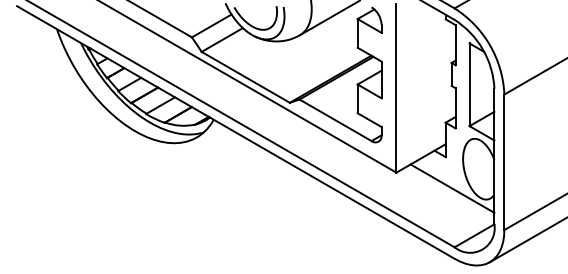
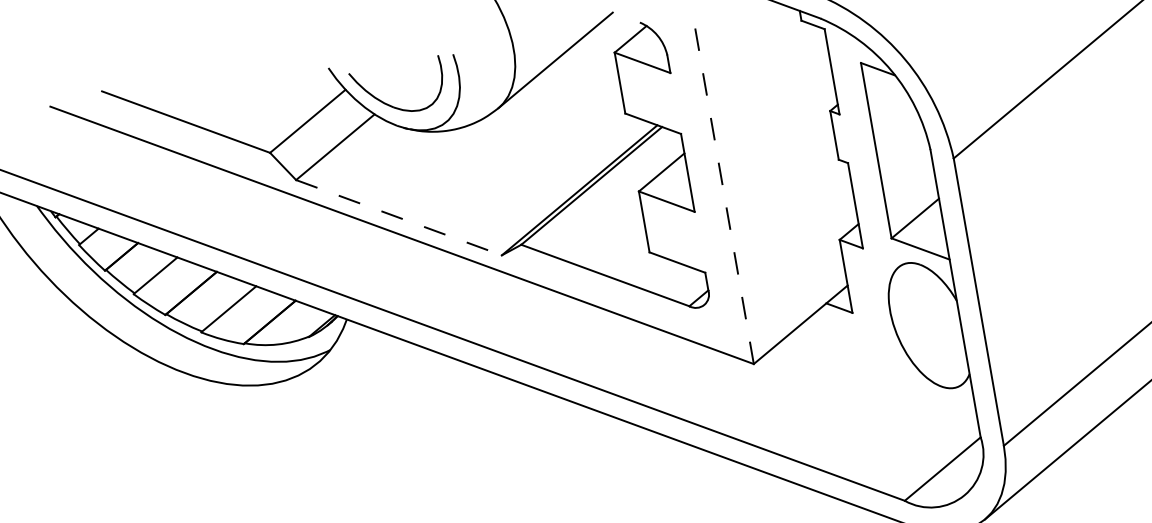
line: (245, 77) -> (398, 218), solid -> dashed
line: (396, 88) -> (722, 185), solid -> dashed
line: (452, 188) -> (878, 376), removed

